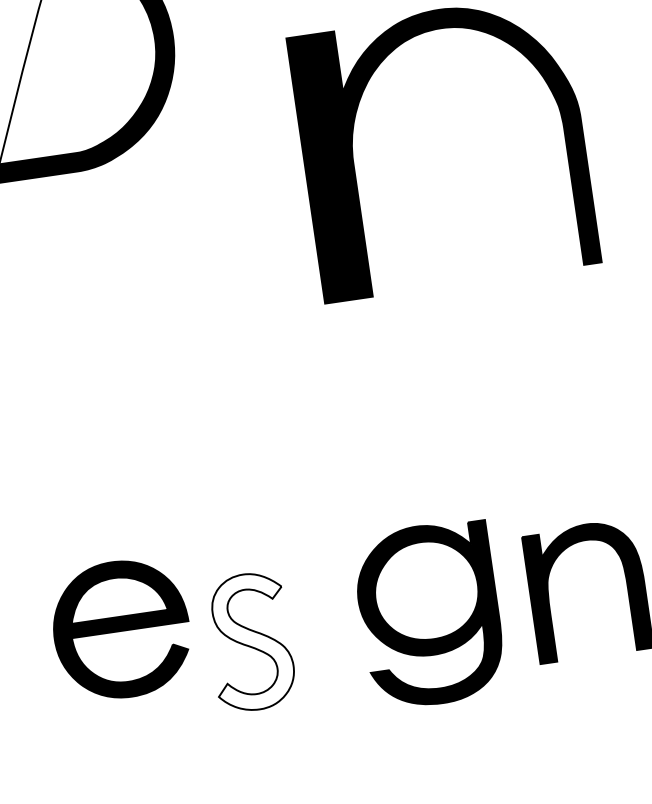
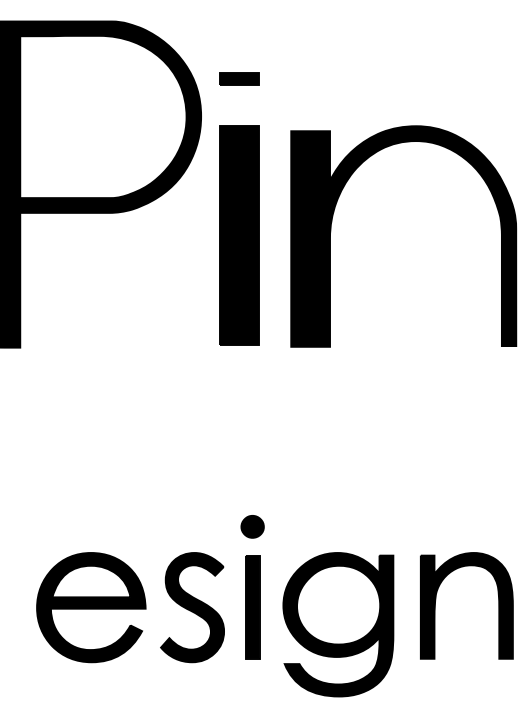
part: (241, 175) -> (239, 235), added
part: (320, 606) -> (252, 587), added
part: (429, 614) -> (338, 624), moved
part: (121, 629) -> (91, 607), moved
fill: (250, 641) -> (192, 607), added

